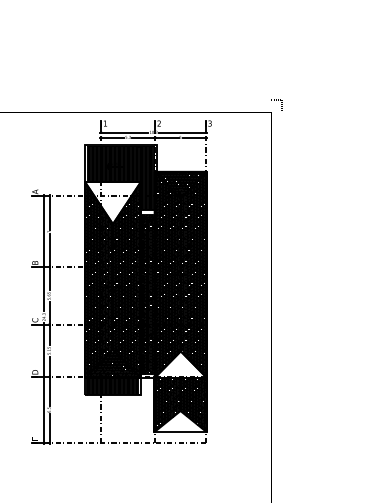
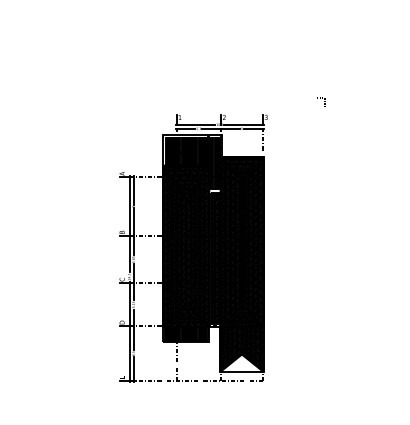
hatch: (112, 202) -> (185, 182), added
hatch: (179, 364) -> (241, 316), added

